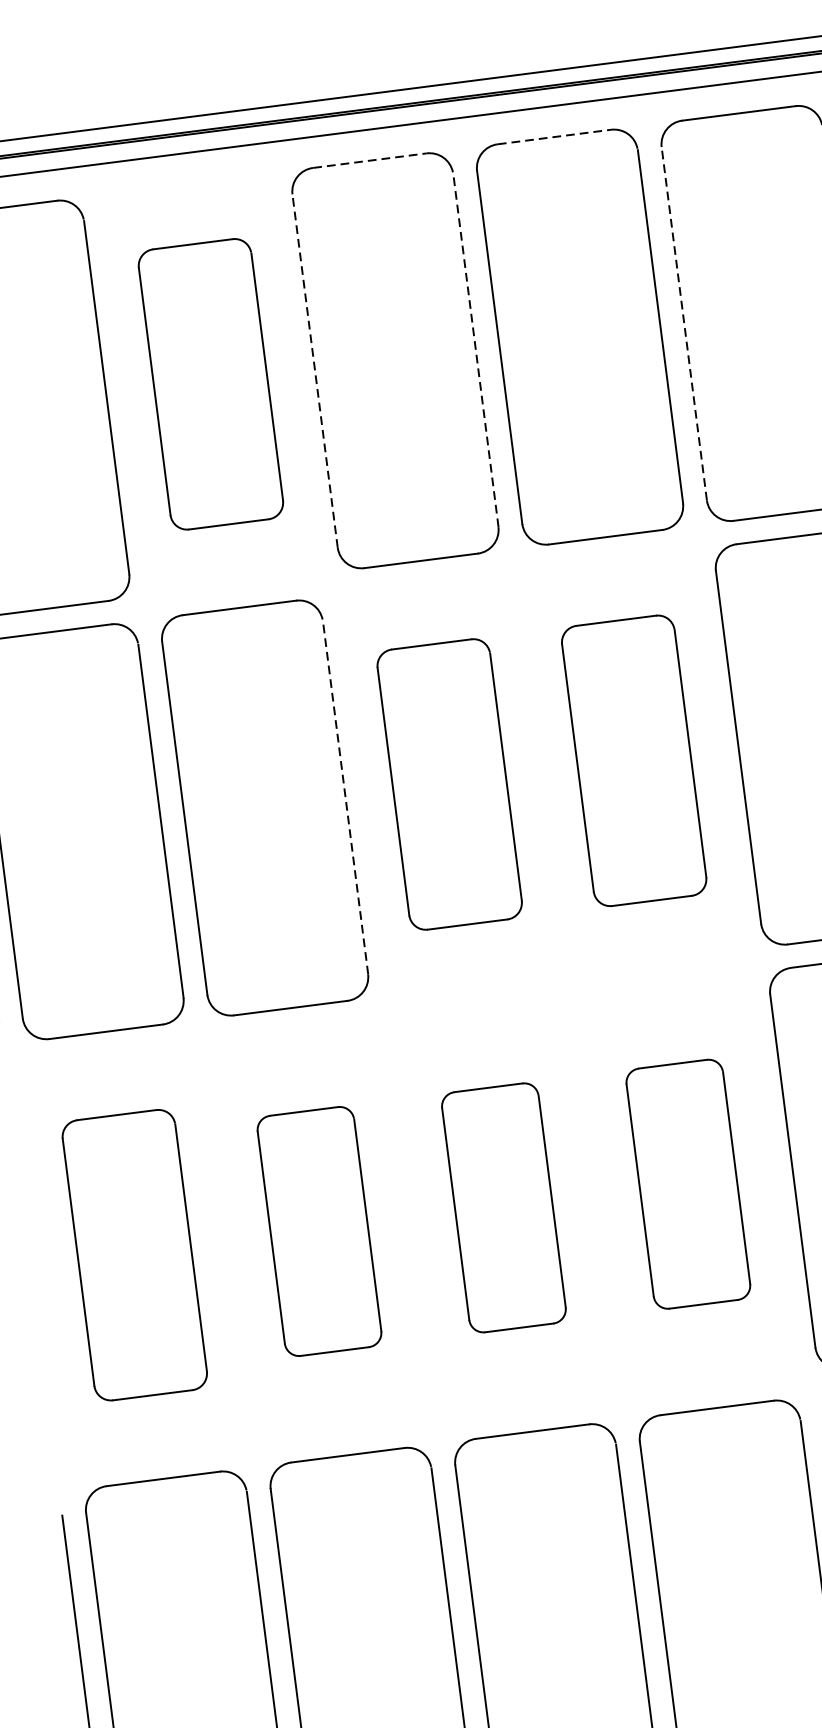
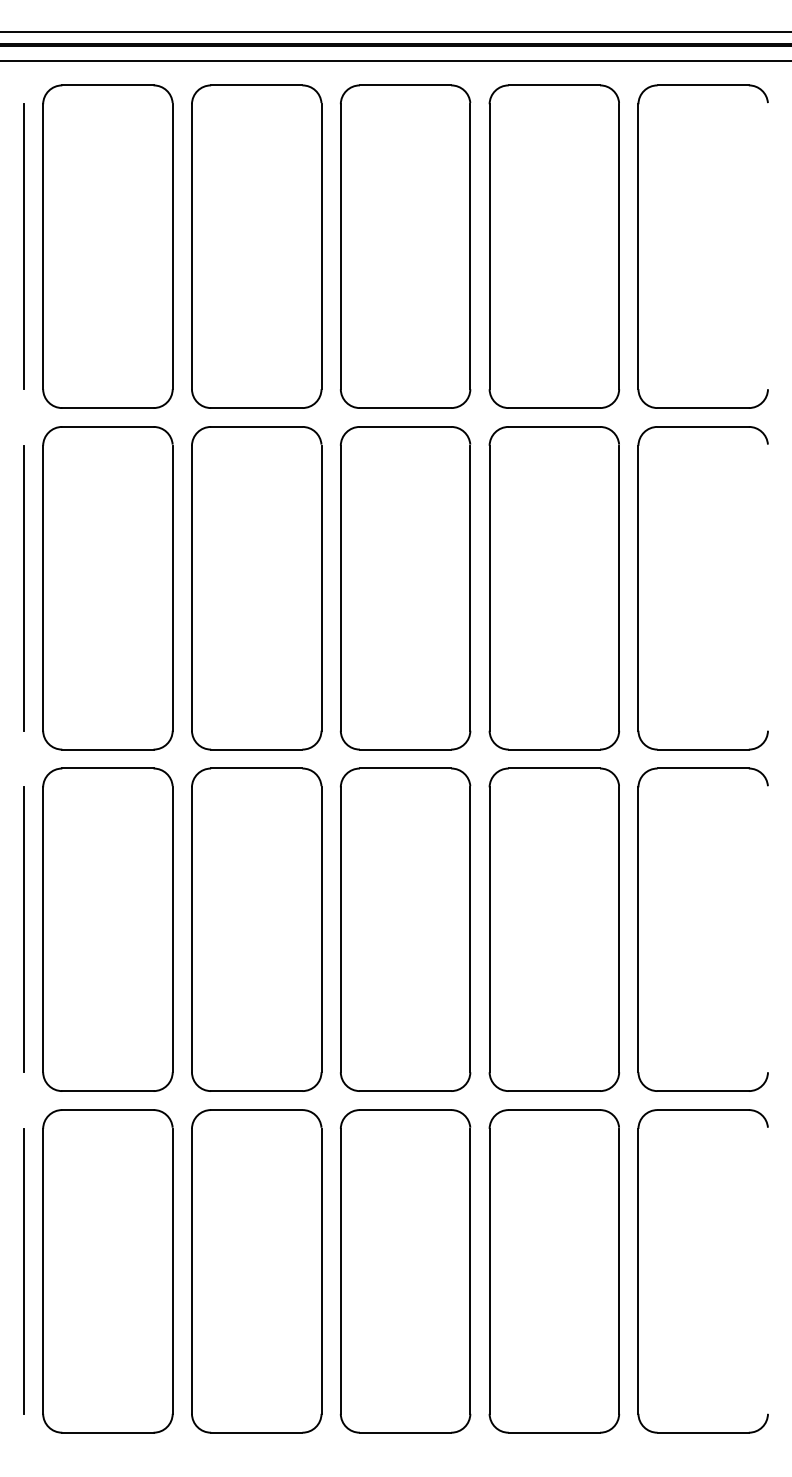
line: (554, 137) -> (554, 85), dashed -> solid
line: (369, 160) -> (405, 85), dashed -> solid
line: (684, 323) -> (638, 246), dashed -> solid
line: (475, 350) -> (470, 246), dashed -> solid
line: (314, 370) -> (340, 246), dashed -> solid
part: (210, 384) -> (256, 246), size x1.43
part: (633, 761) -> (553, 588), size x1.43
part: (449, 784) -> (405, 588), size x1.43
line: (345, 796) -> (321, 587), dashed -> solid
part: (687, 1184) -> (553, 929), size x1.67
part: (503, 1207) -> (405, 929), size x1.67
part: (319, 1231) -> (256, 929), size x1.67
part: (134, 1255) -> (107, 929), size x1.43
line: (30, 1268) -> (23, 929), added

